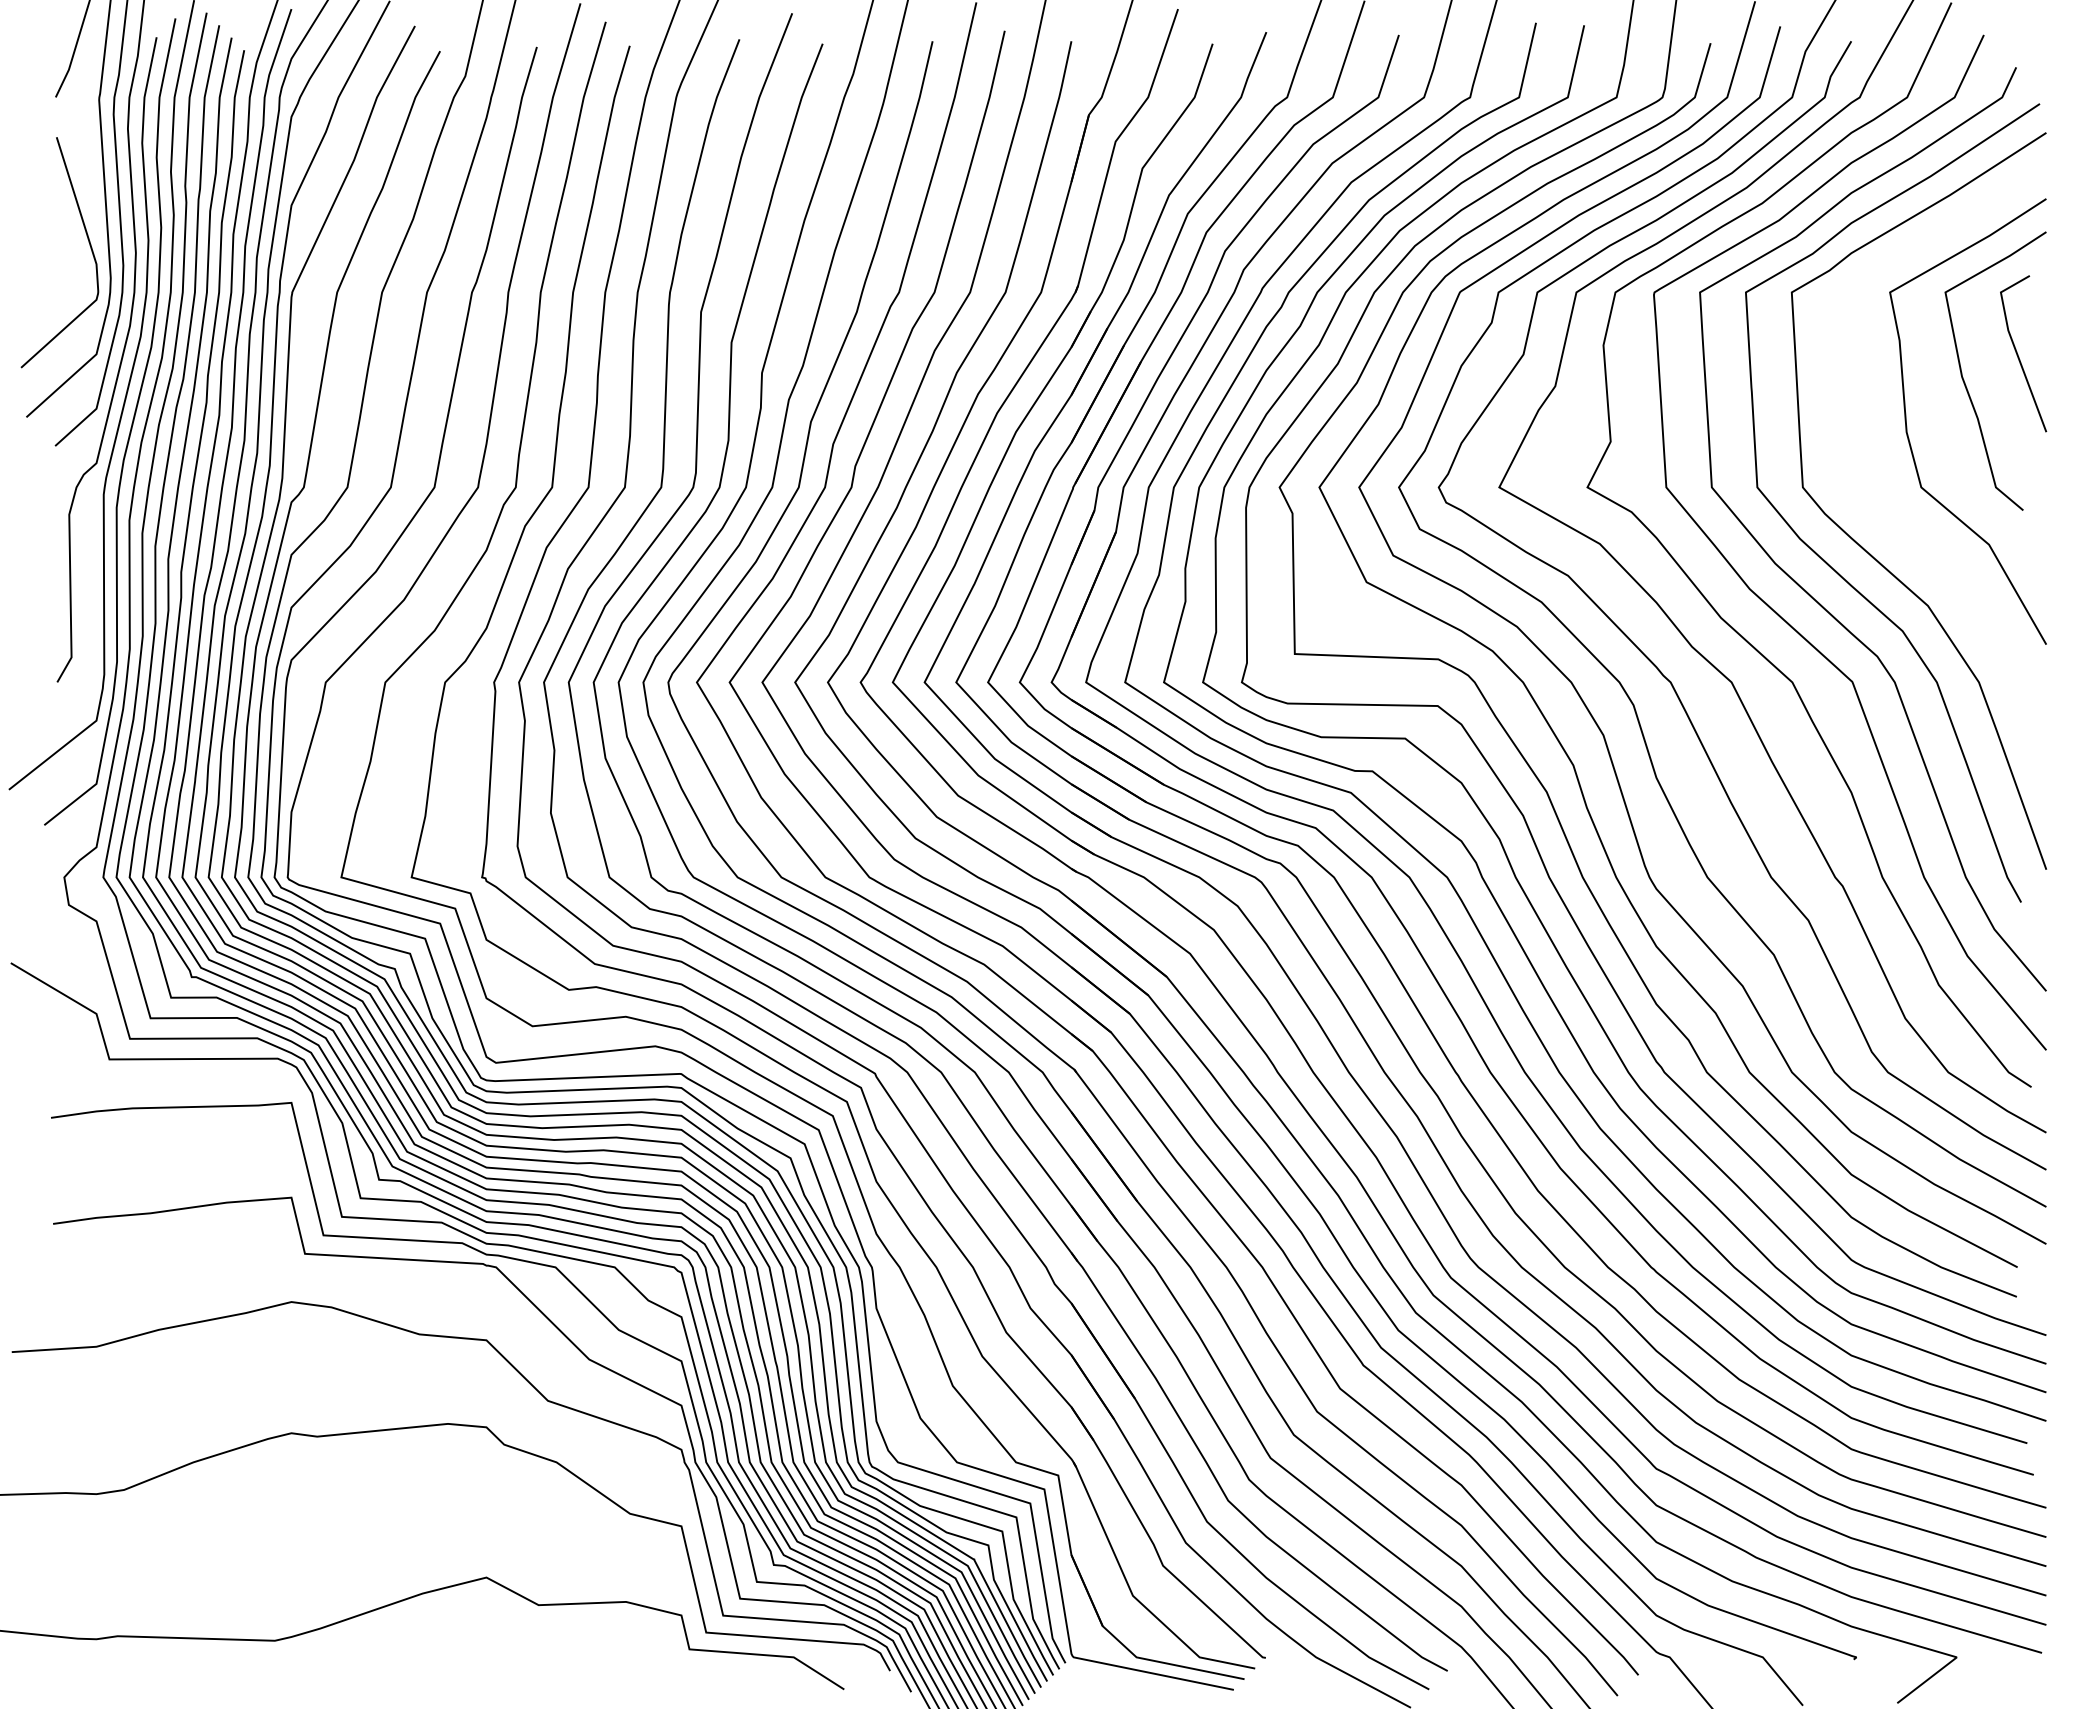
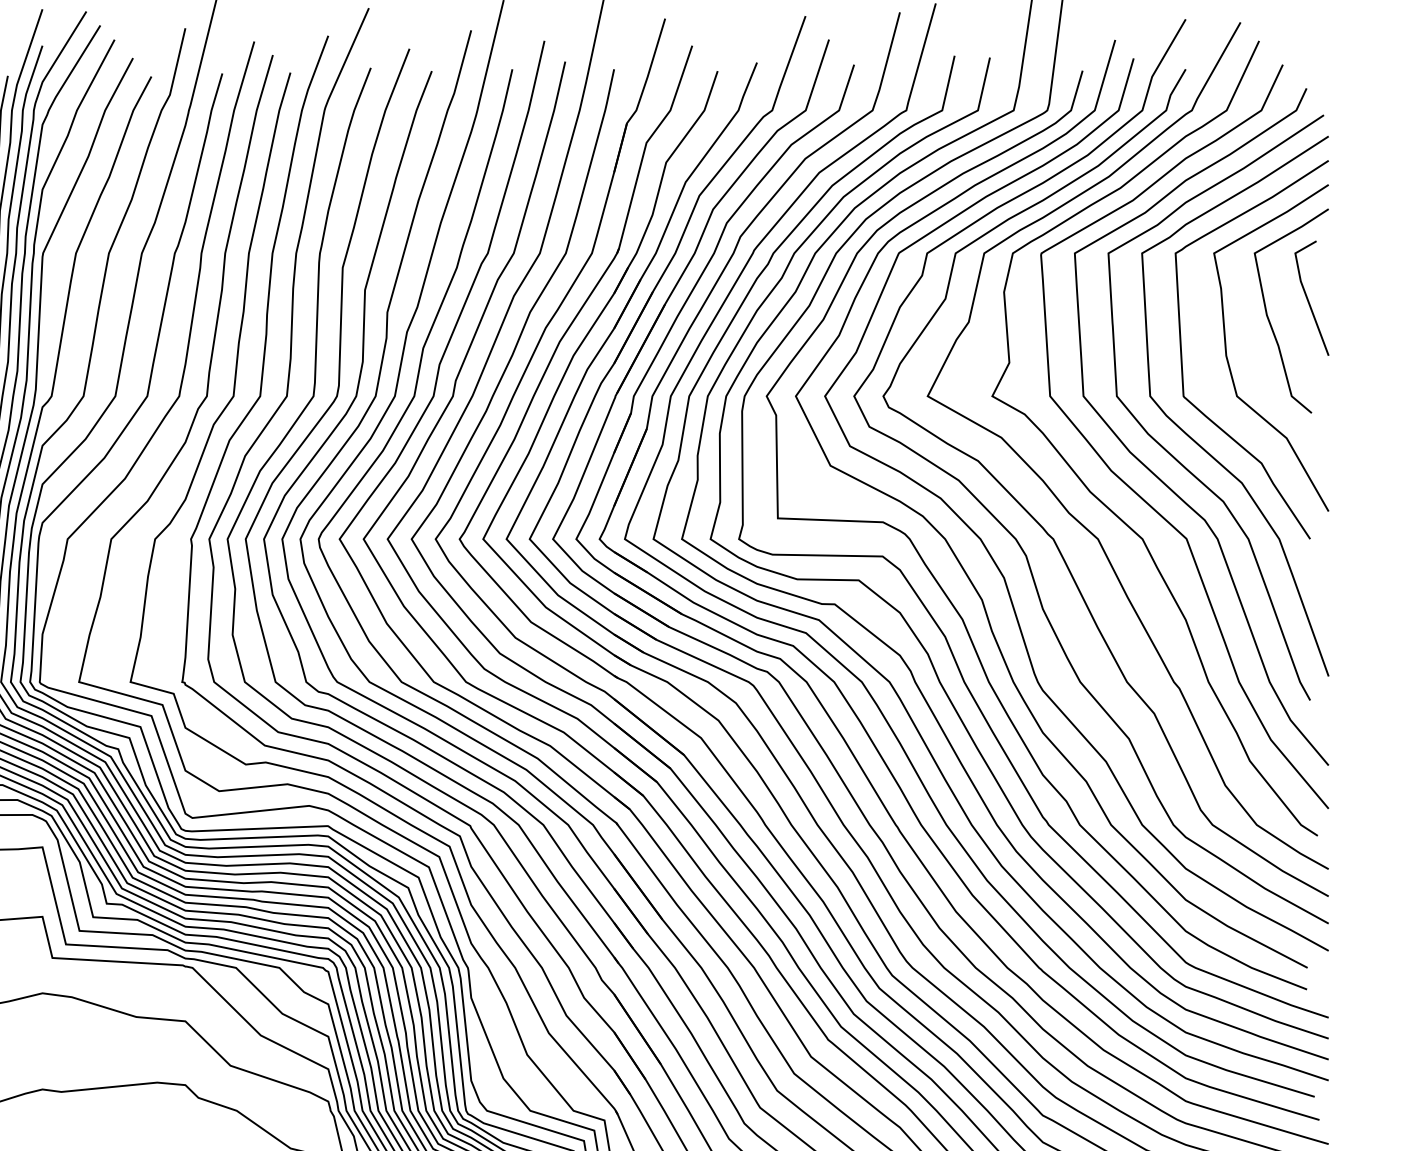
curve: (1846, 429) -> (1182, 353), added

